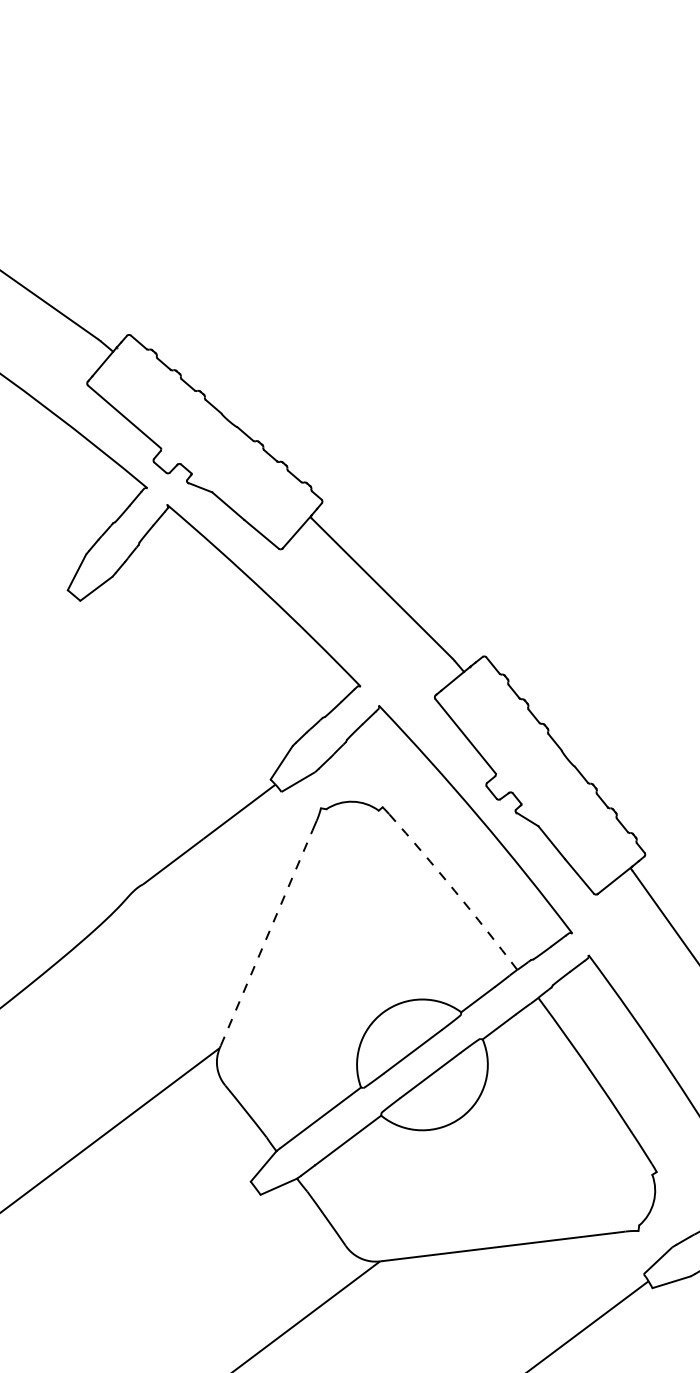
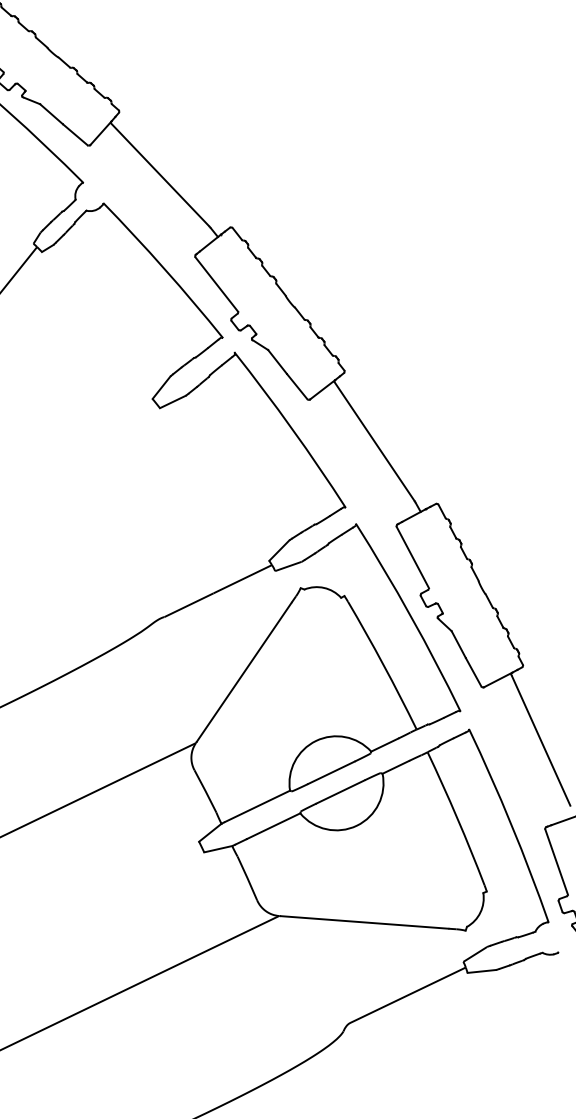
arc: (454, 891) -> (383, 665), dashed -> solid
line: (266, 938) -> (244, 672), dashed -> solid

